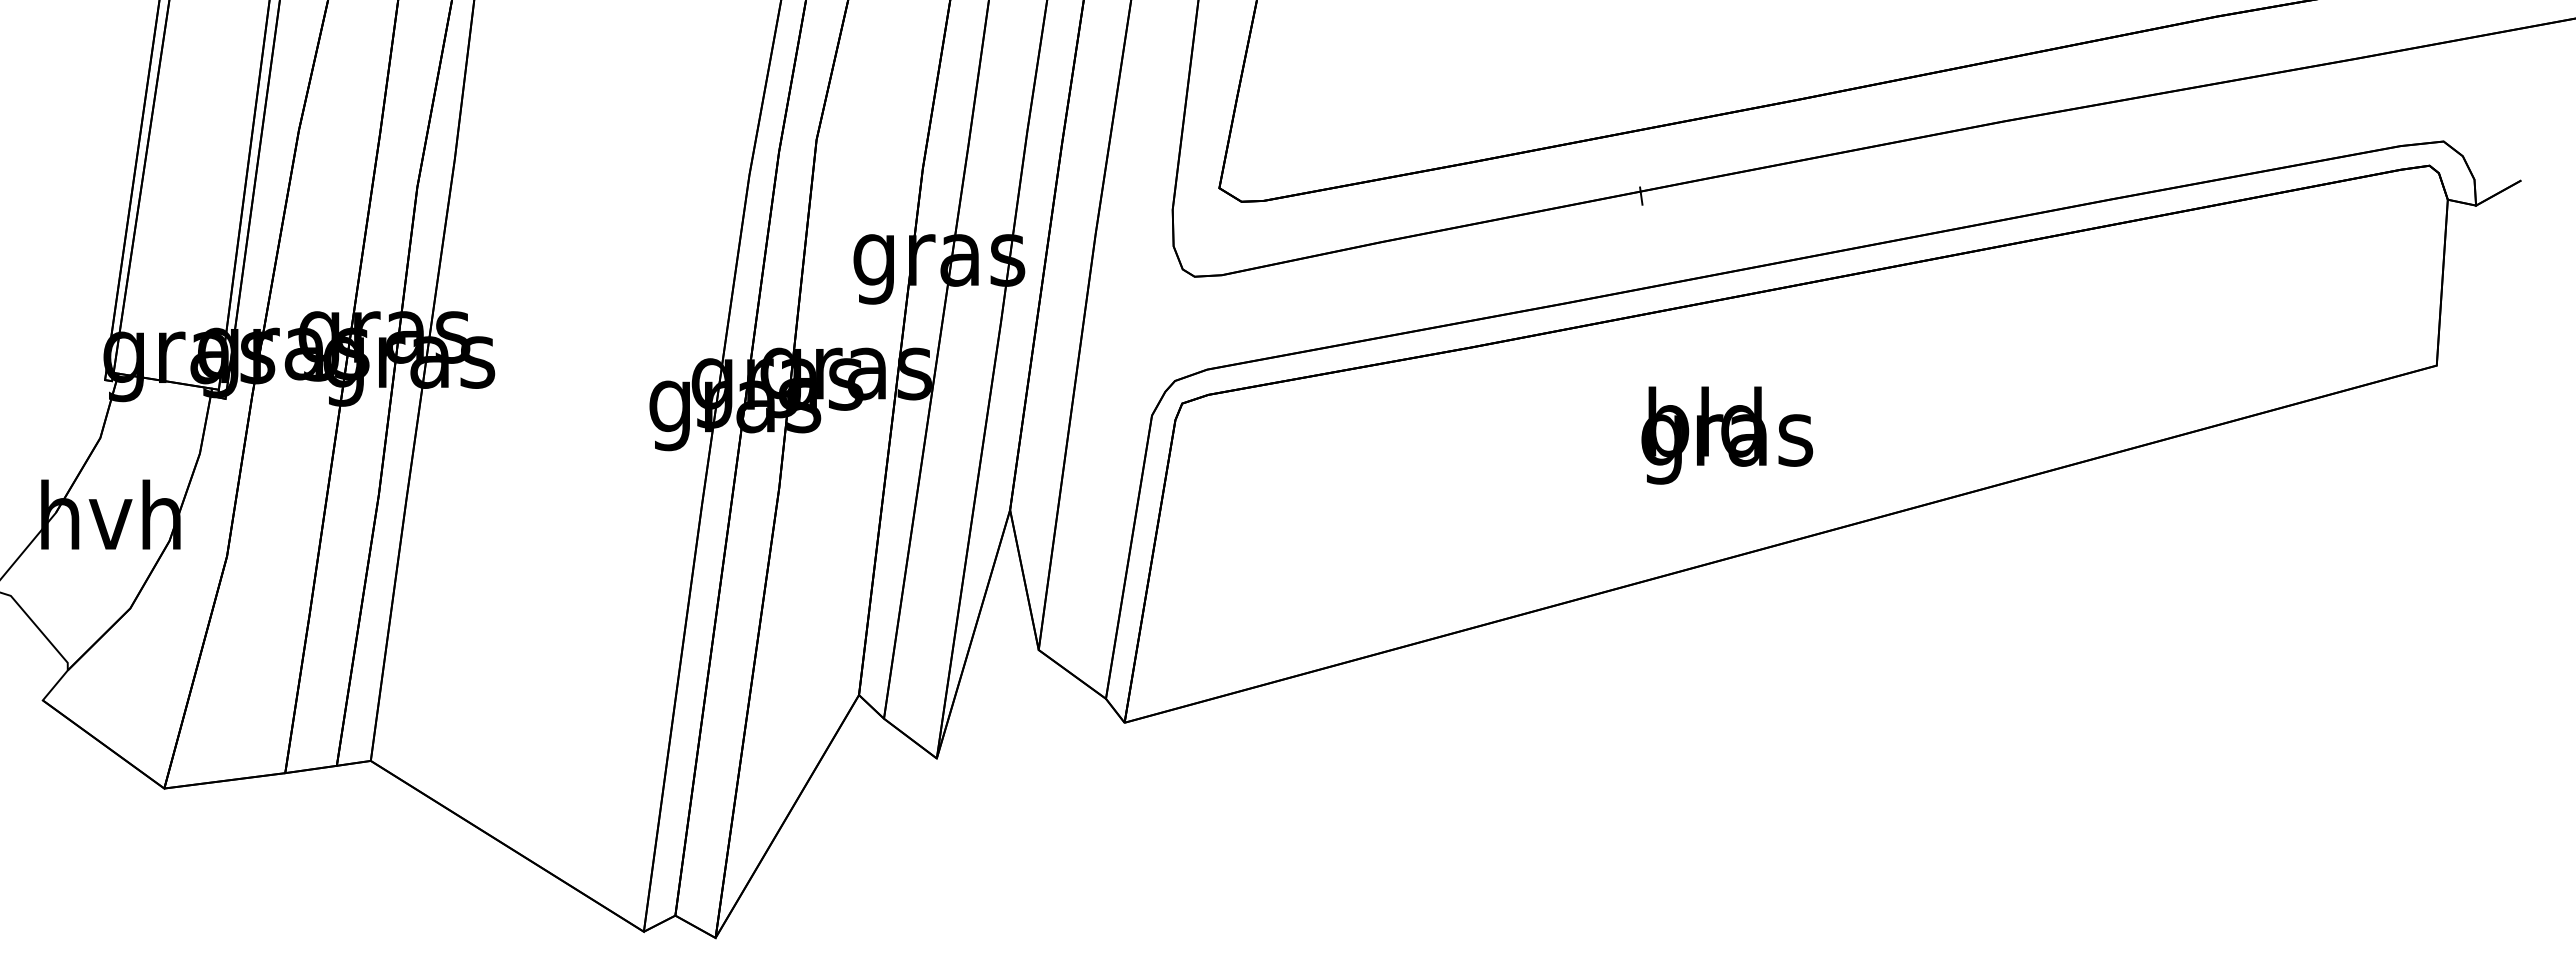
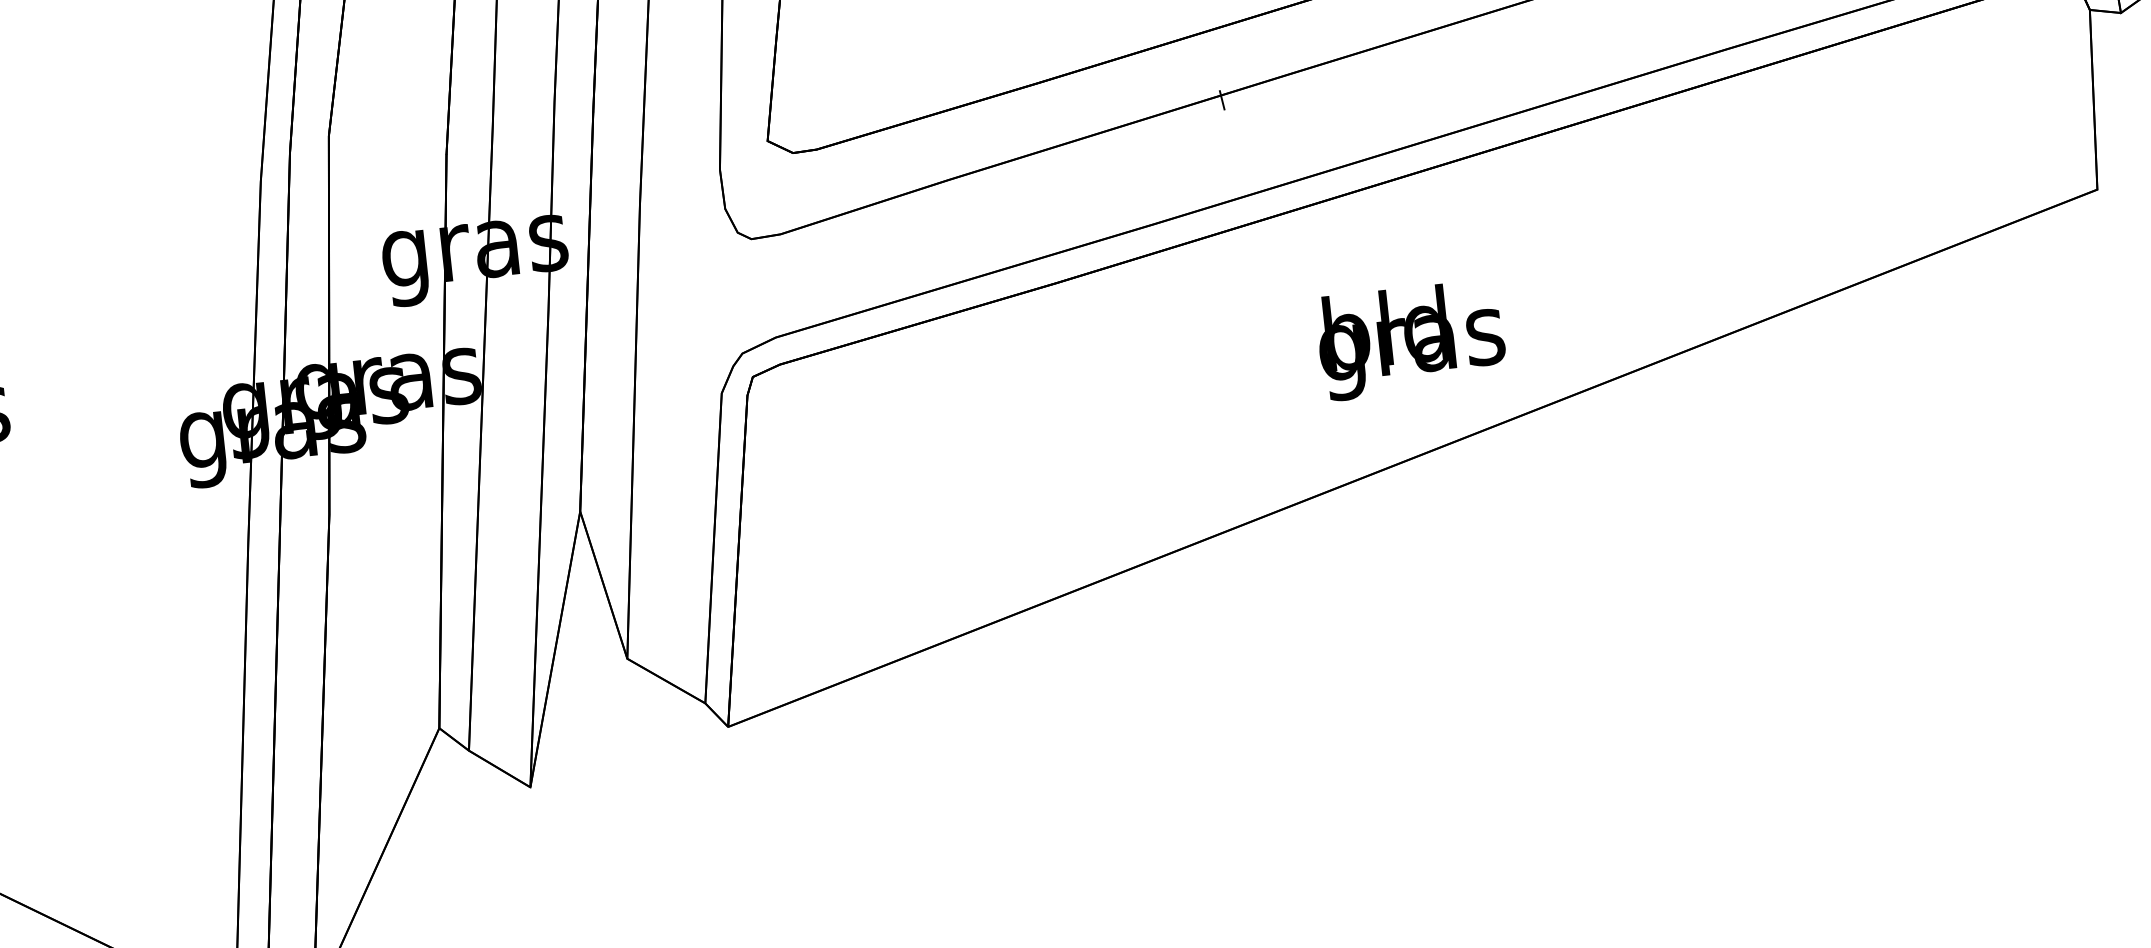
text: (1727, 435) -> (1411, 340), moved

